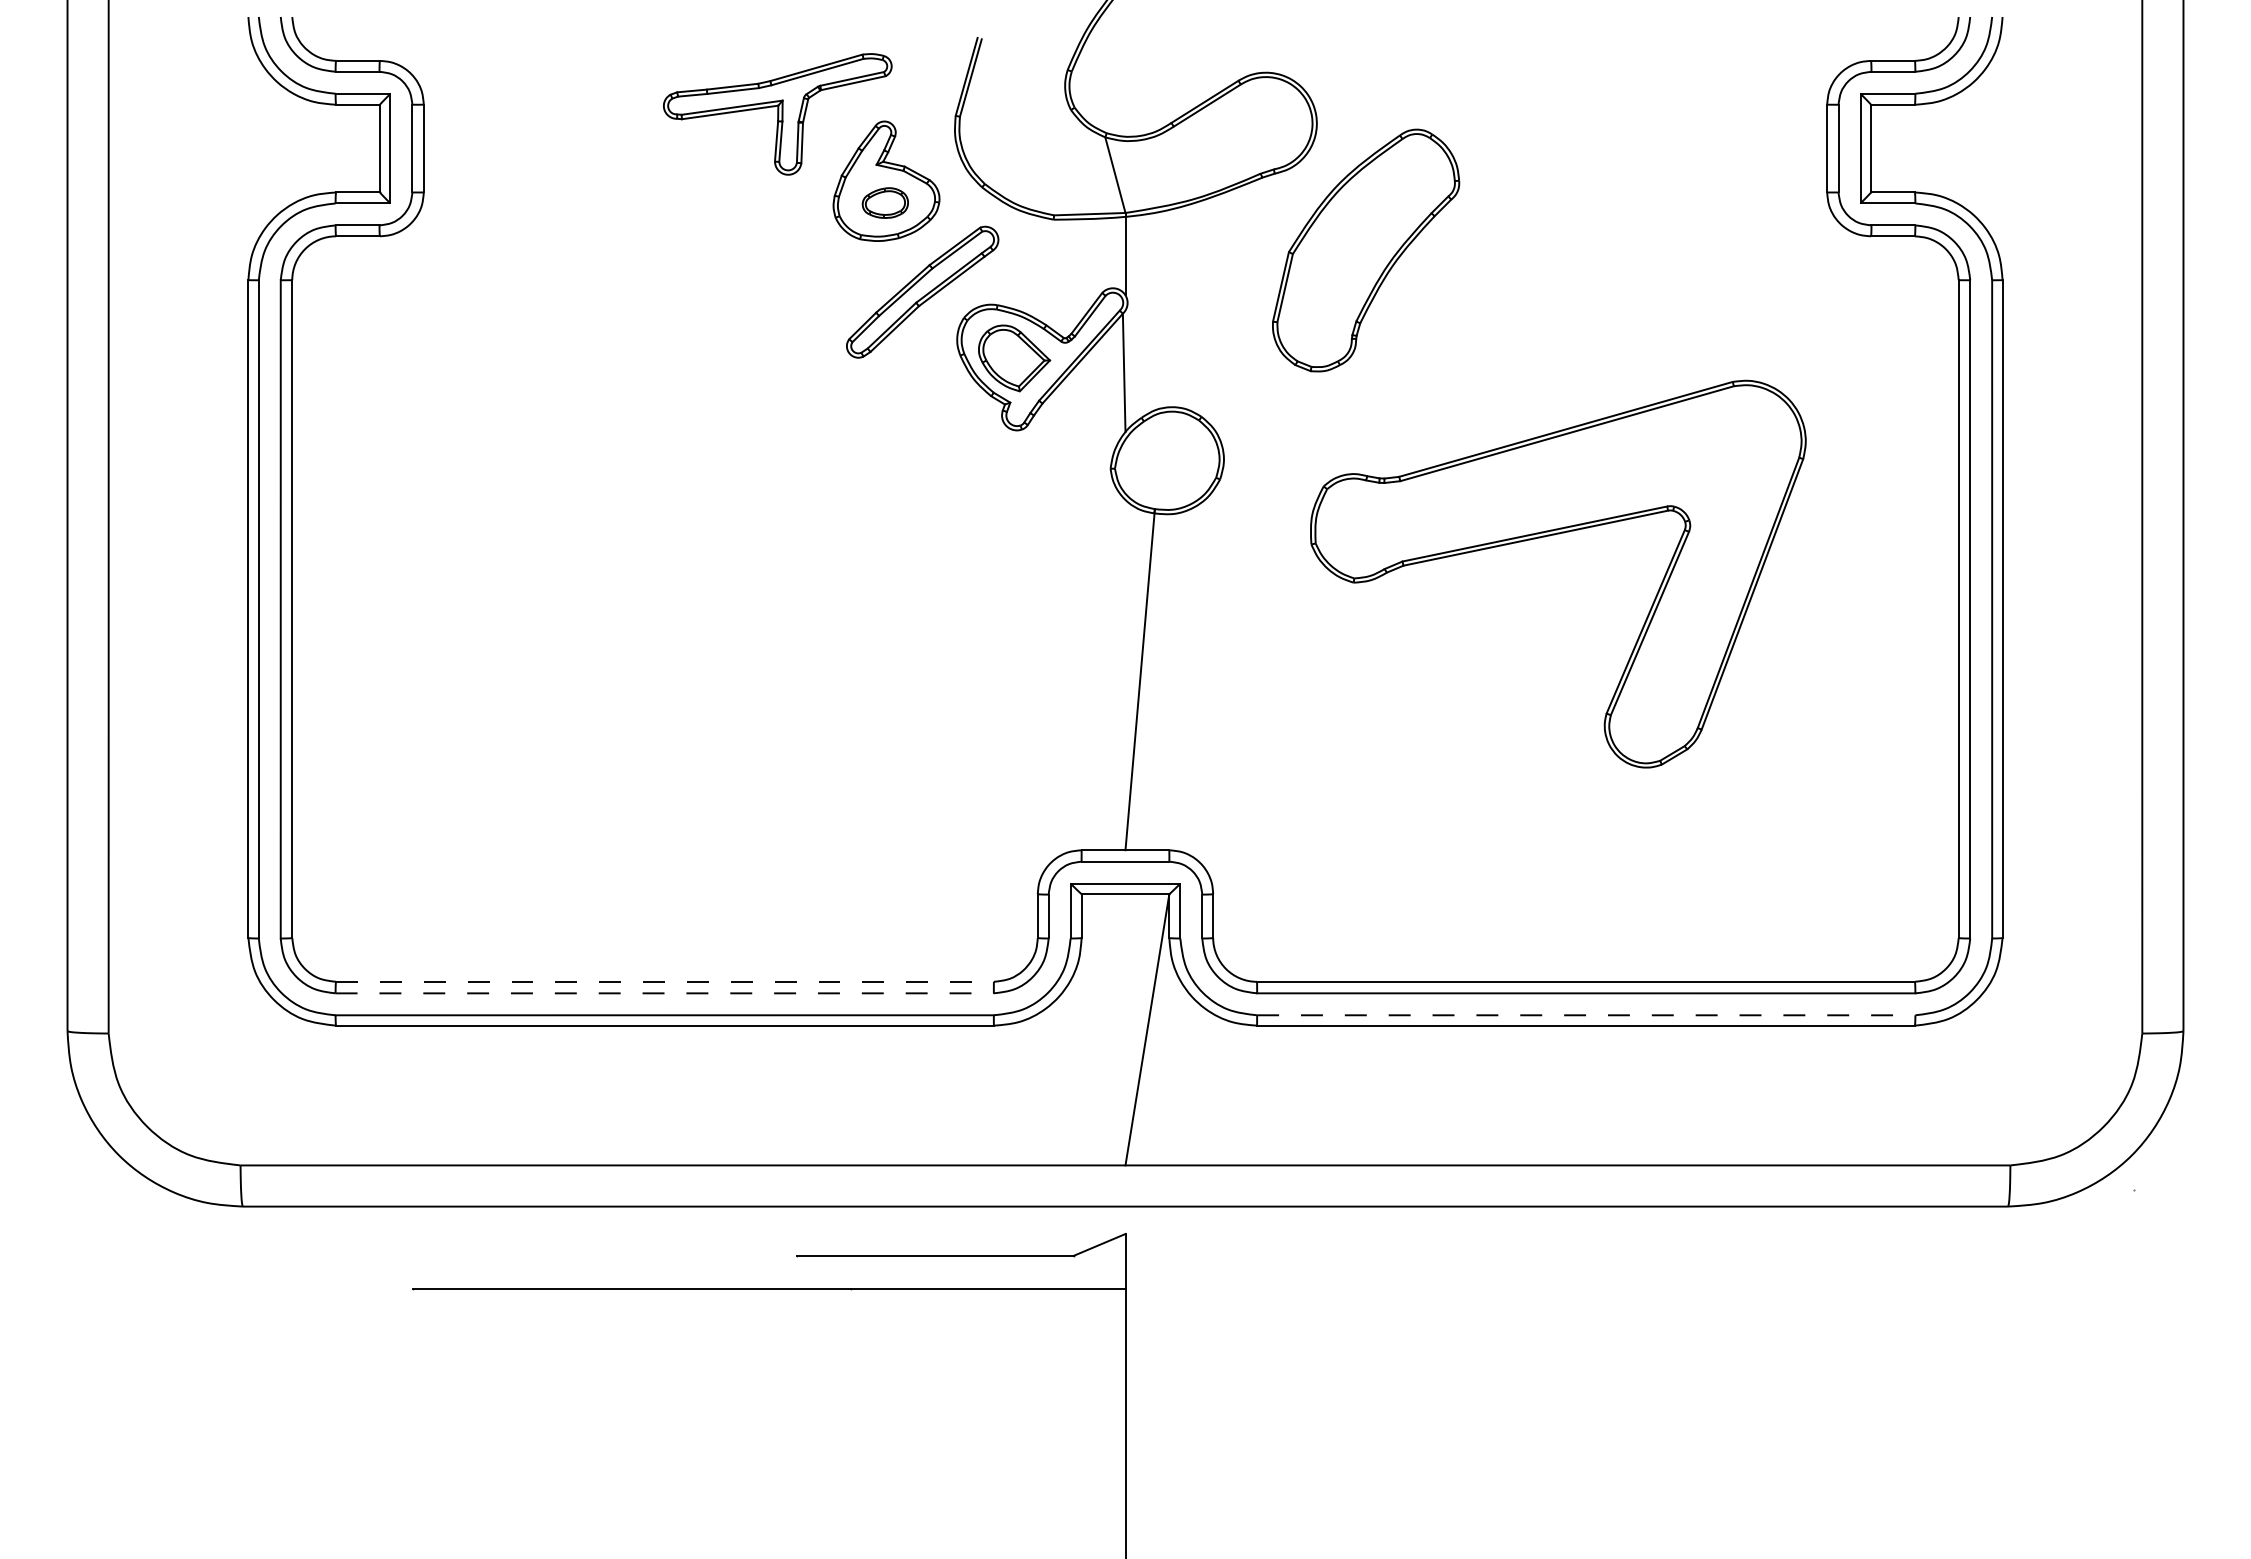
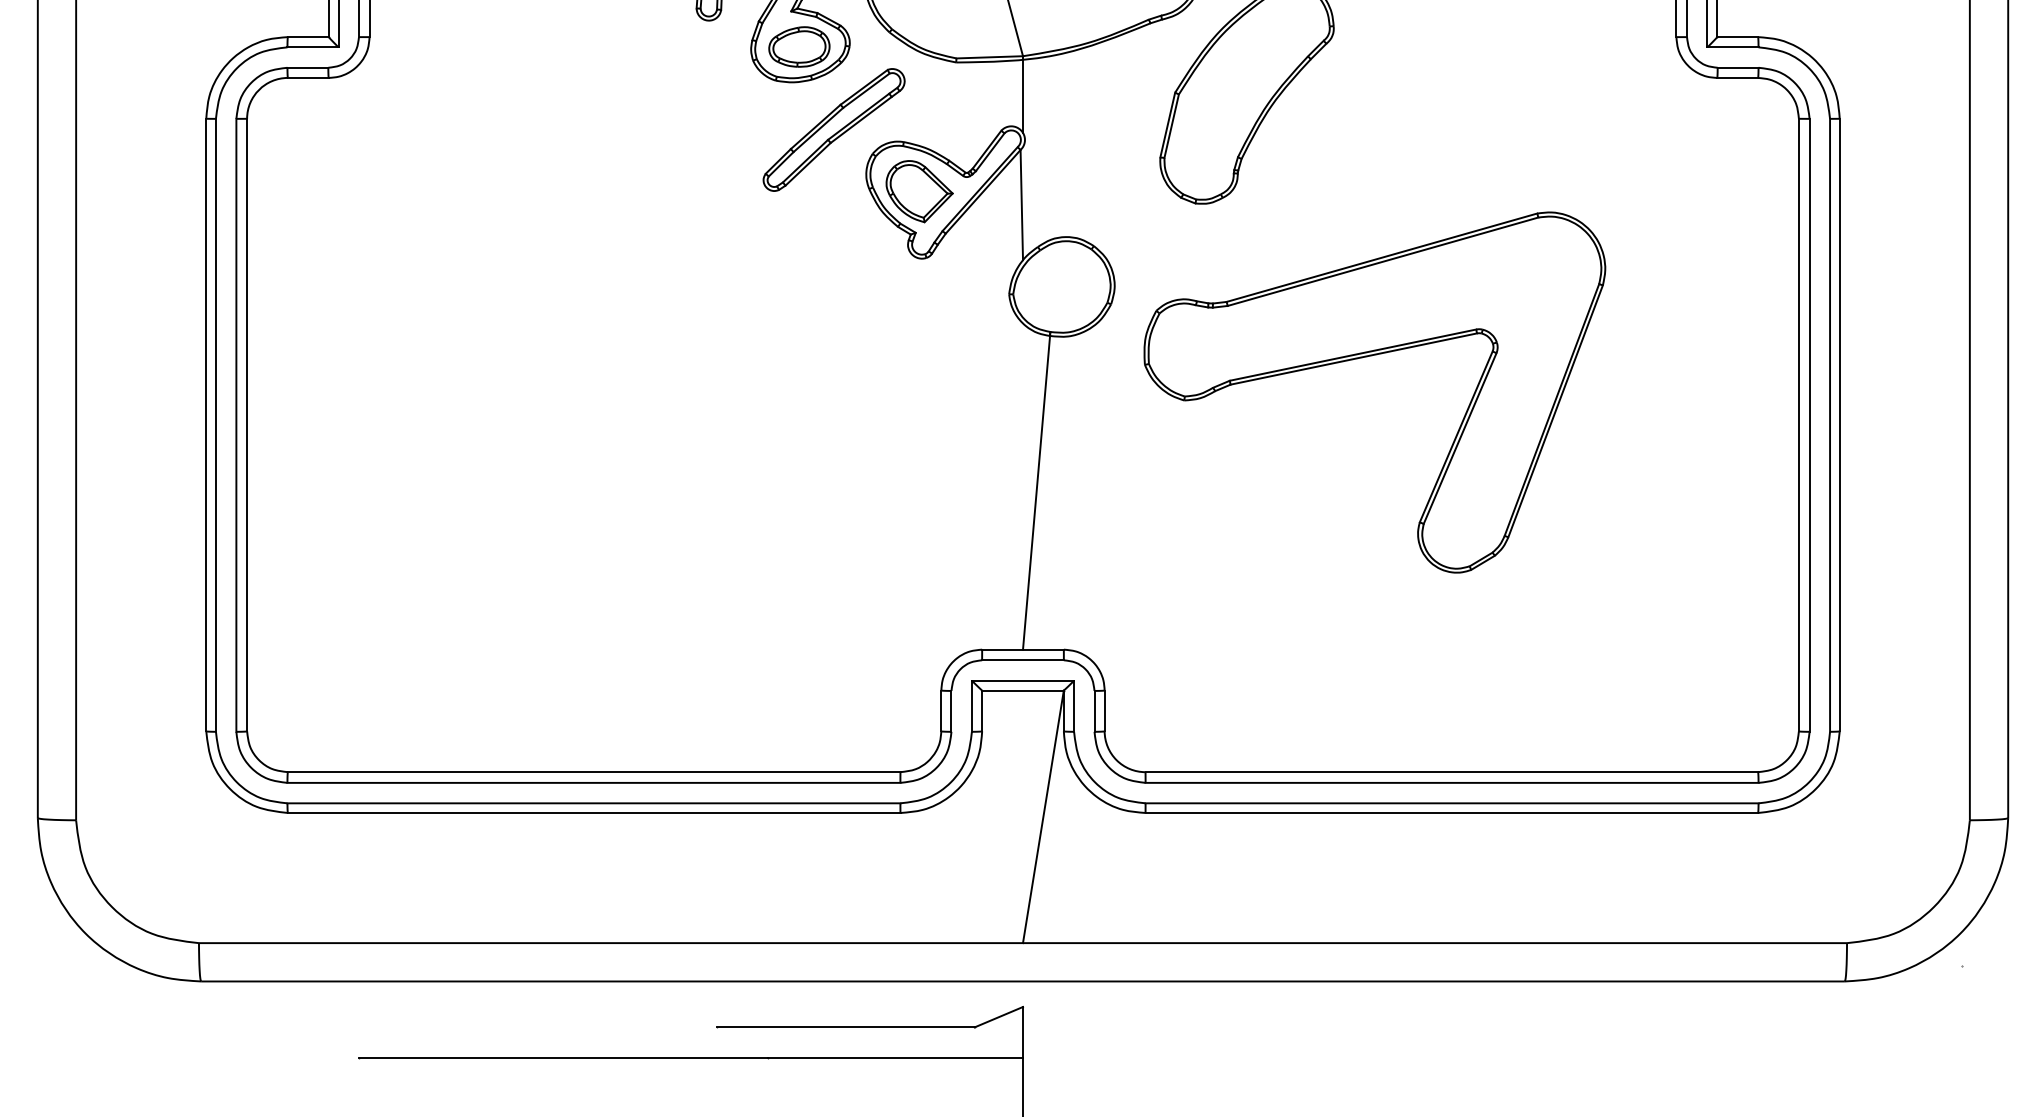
part: (885, 202) -> (799, 46), size x1.43
part: (1549, 536) -> (1366, 357), moved
line: (665, 981) -> (594, 771), dashed -> solid
line: (665, 993) -> (594, 783), dashed -> solid
line: (1586, 1015) -> (1452, 803), dashed -> solid

